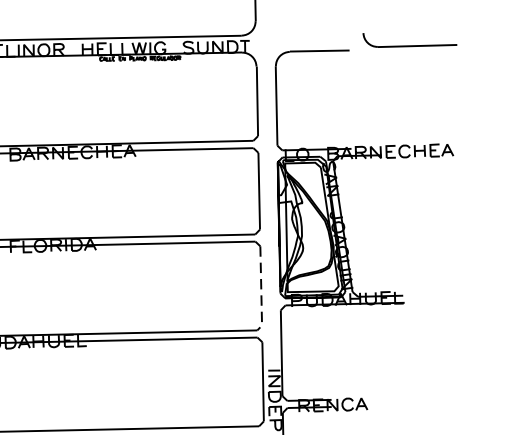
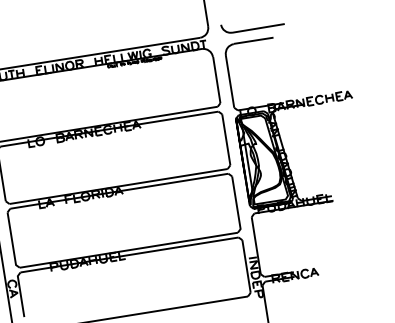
part: (408, 44) -> (252, 28), moved
line: (260, 290) -> (236, 205), dashed -> solid

